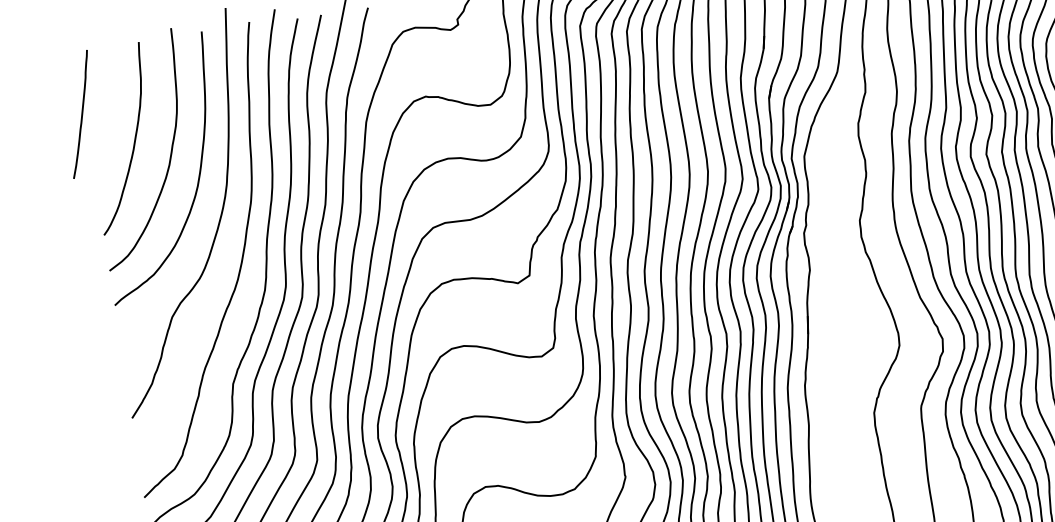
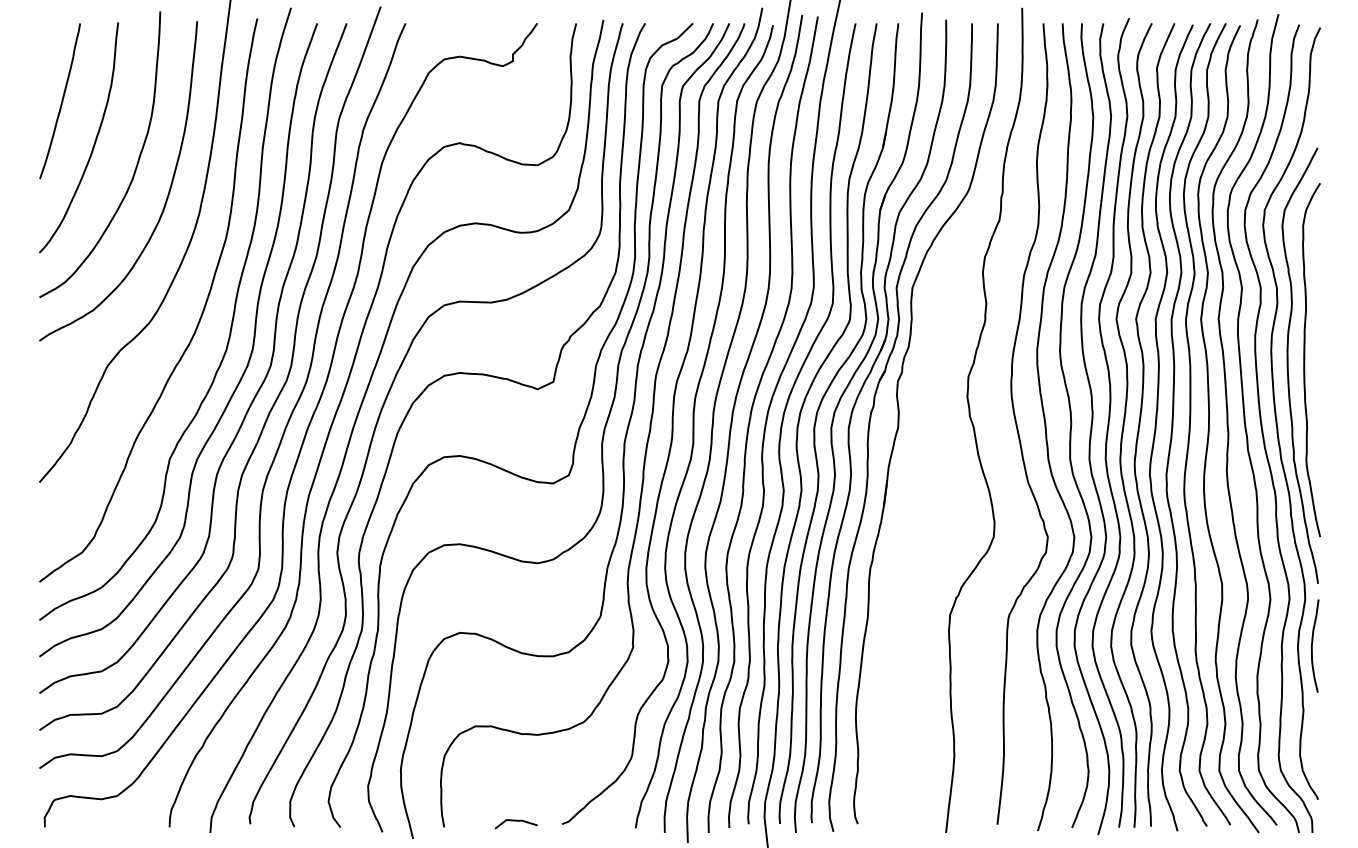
curve: (81, 114) -> (61, 101), moved

